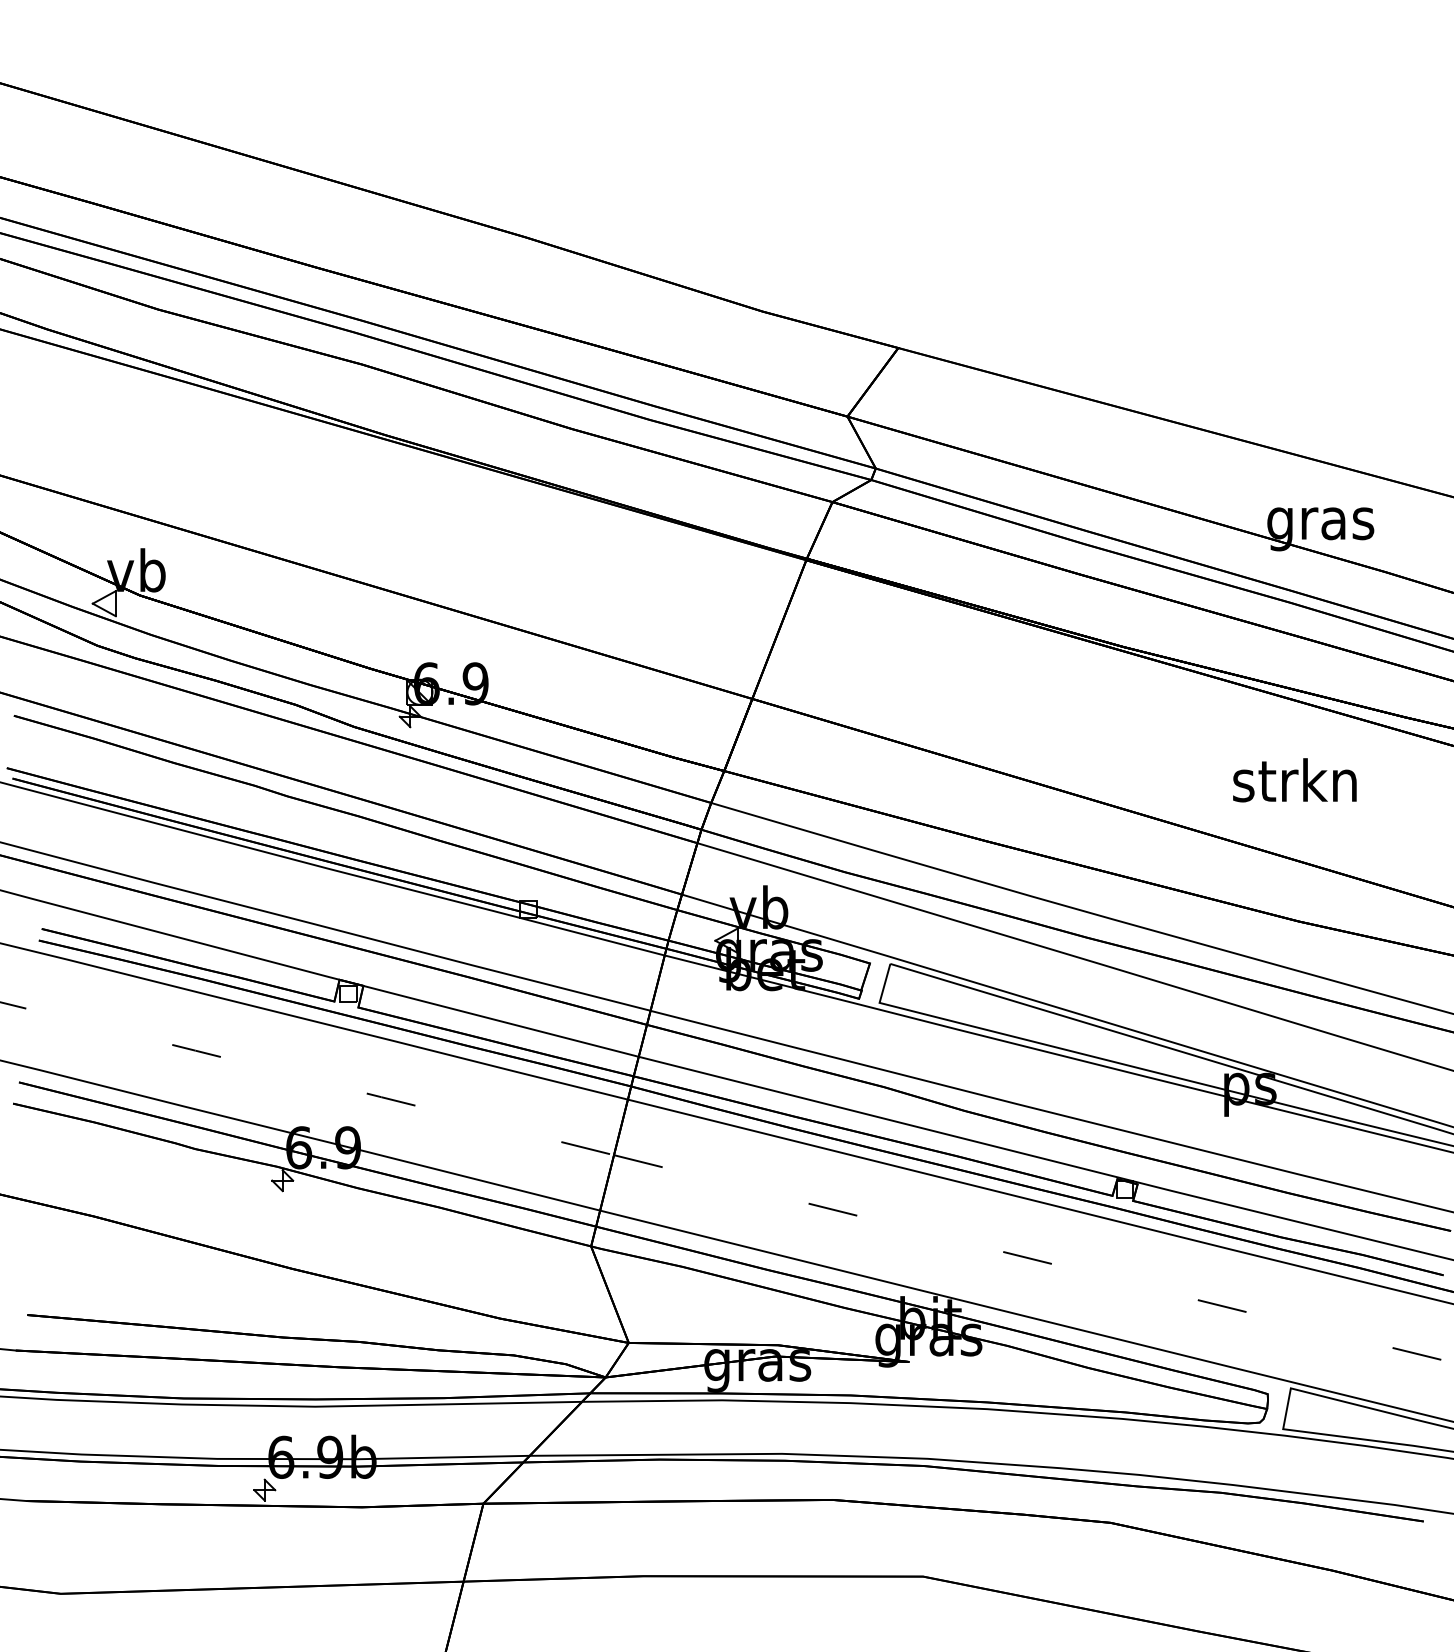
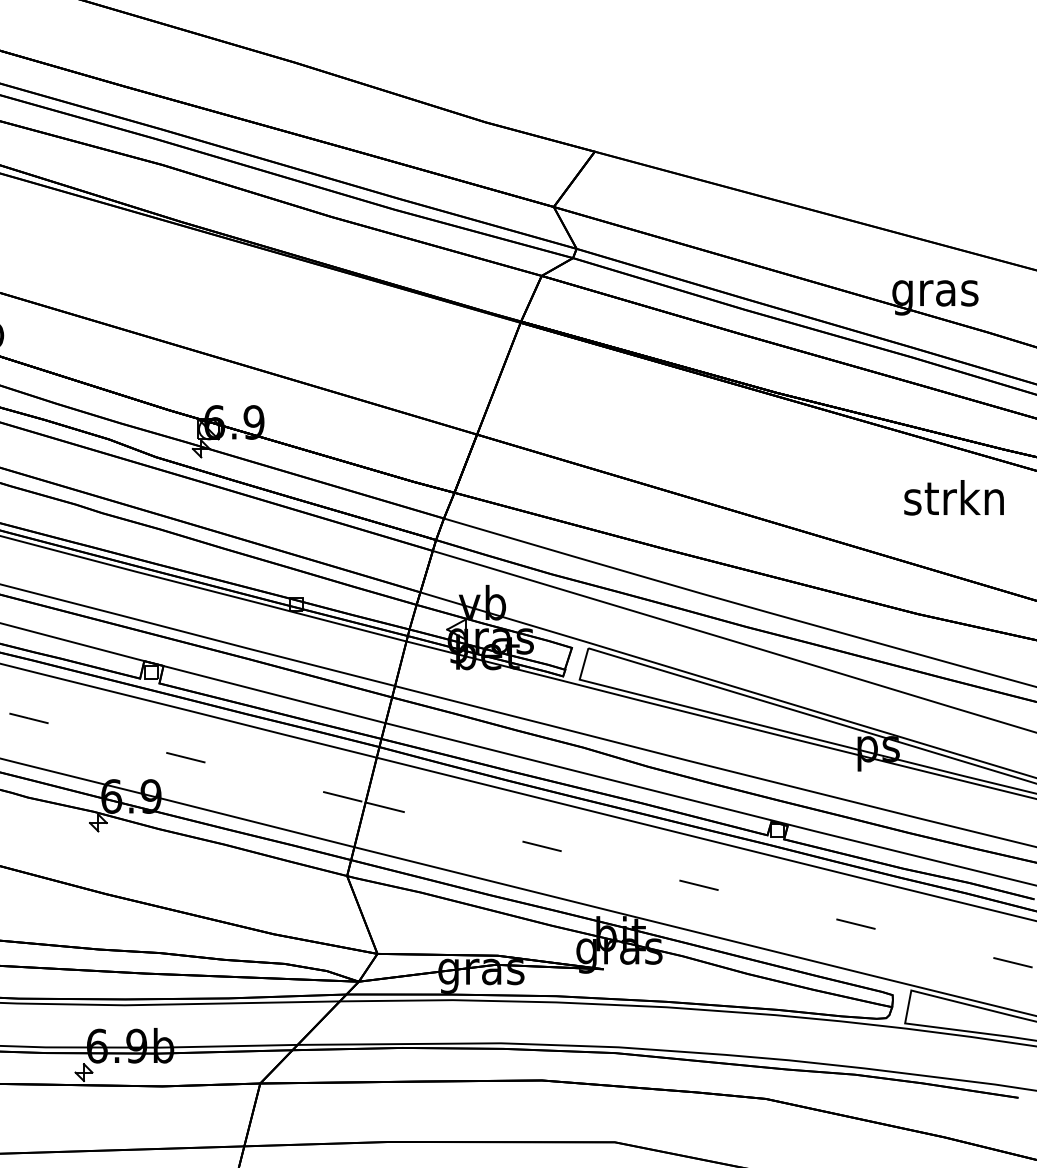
text: (1294, 780) -> (953, 497), moved

